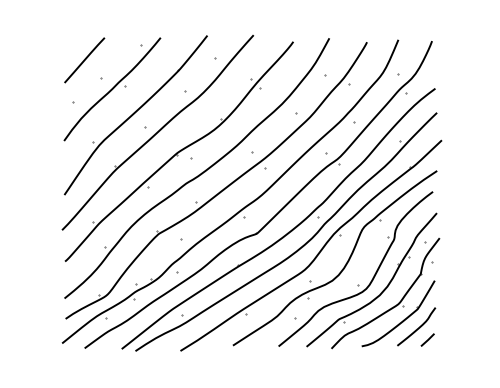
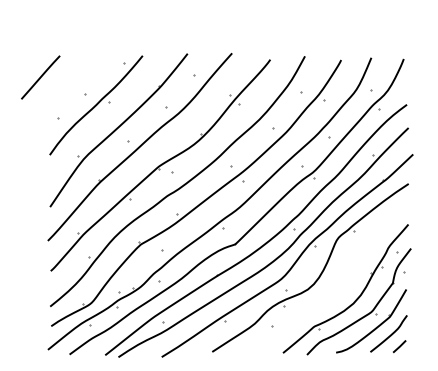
line: (84, 60) -> (40, 77), moved
part: (358, 284) -> (333, 293), removed

